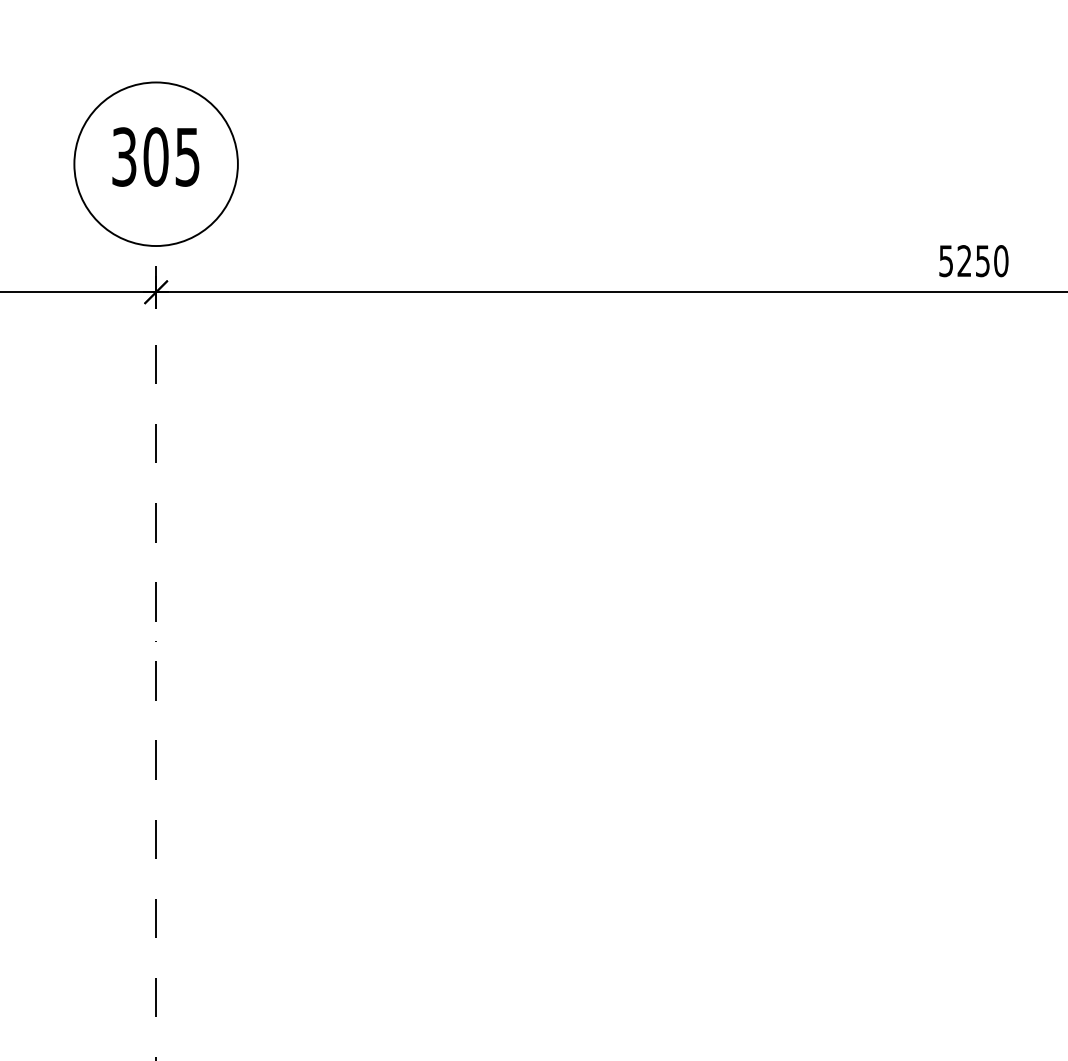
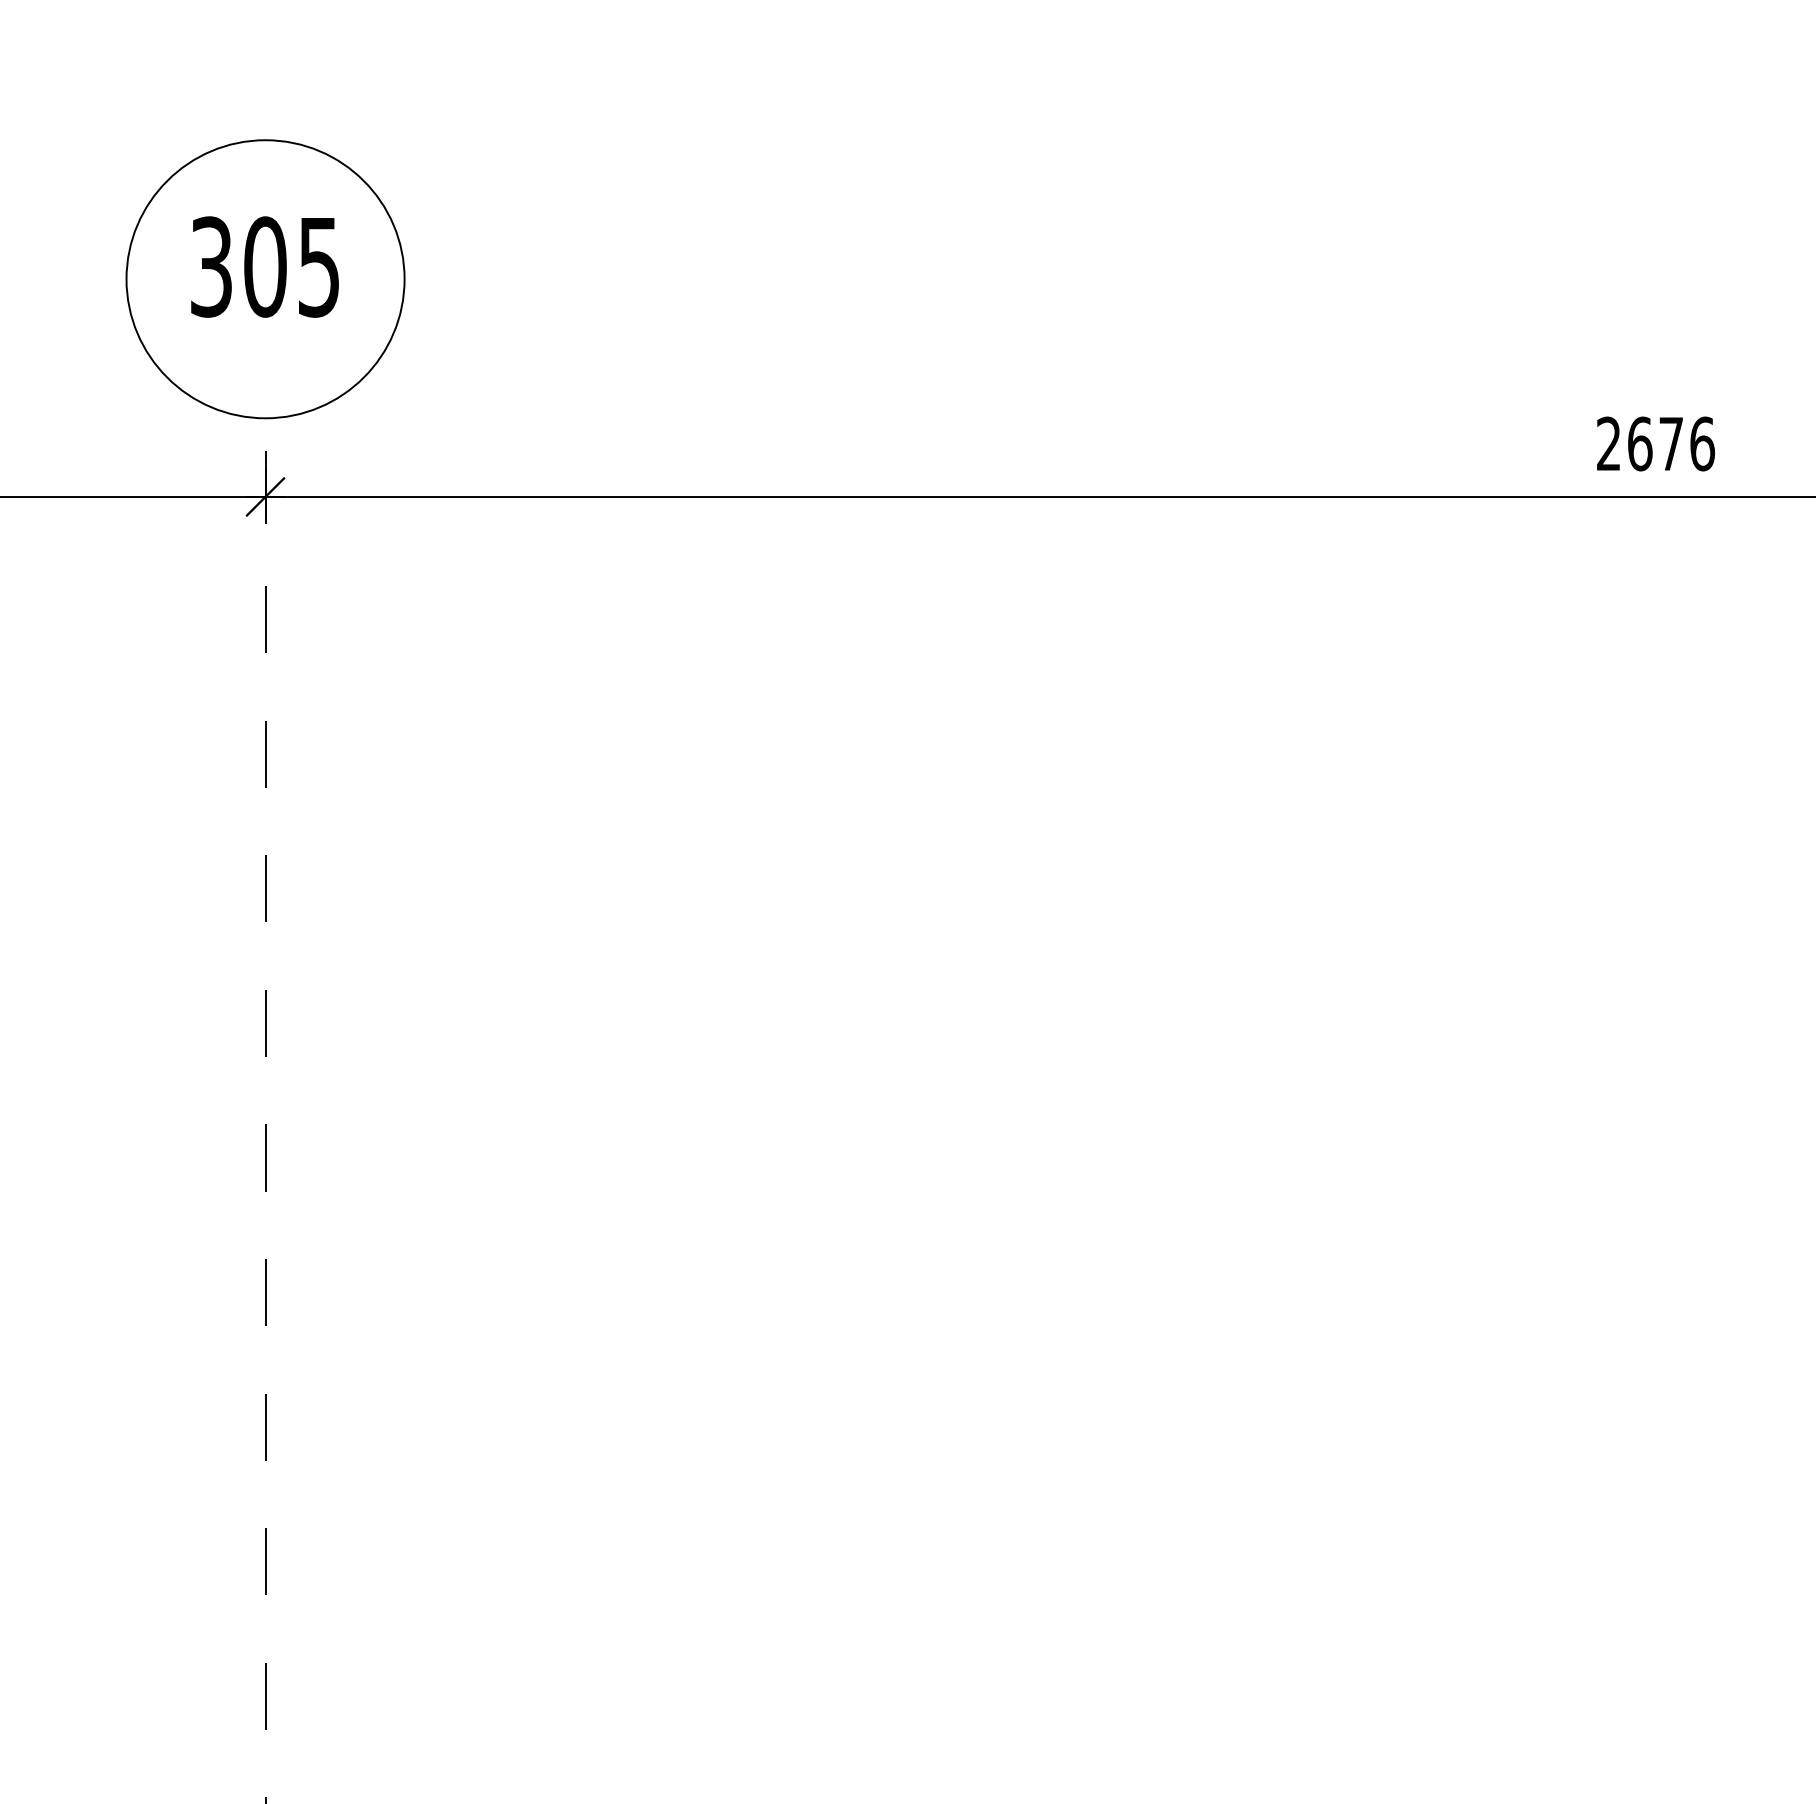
text: (973, 261) -> (1655, 444), 5250 -> 2676

